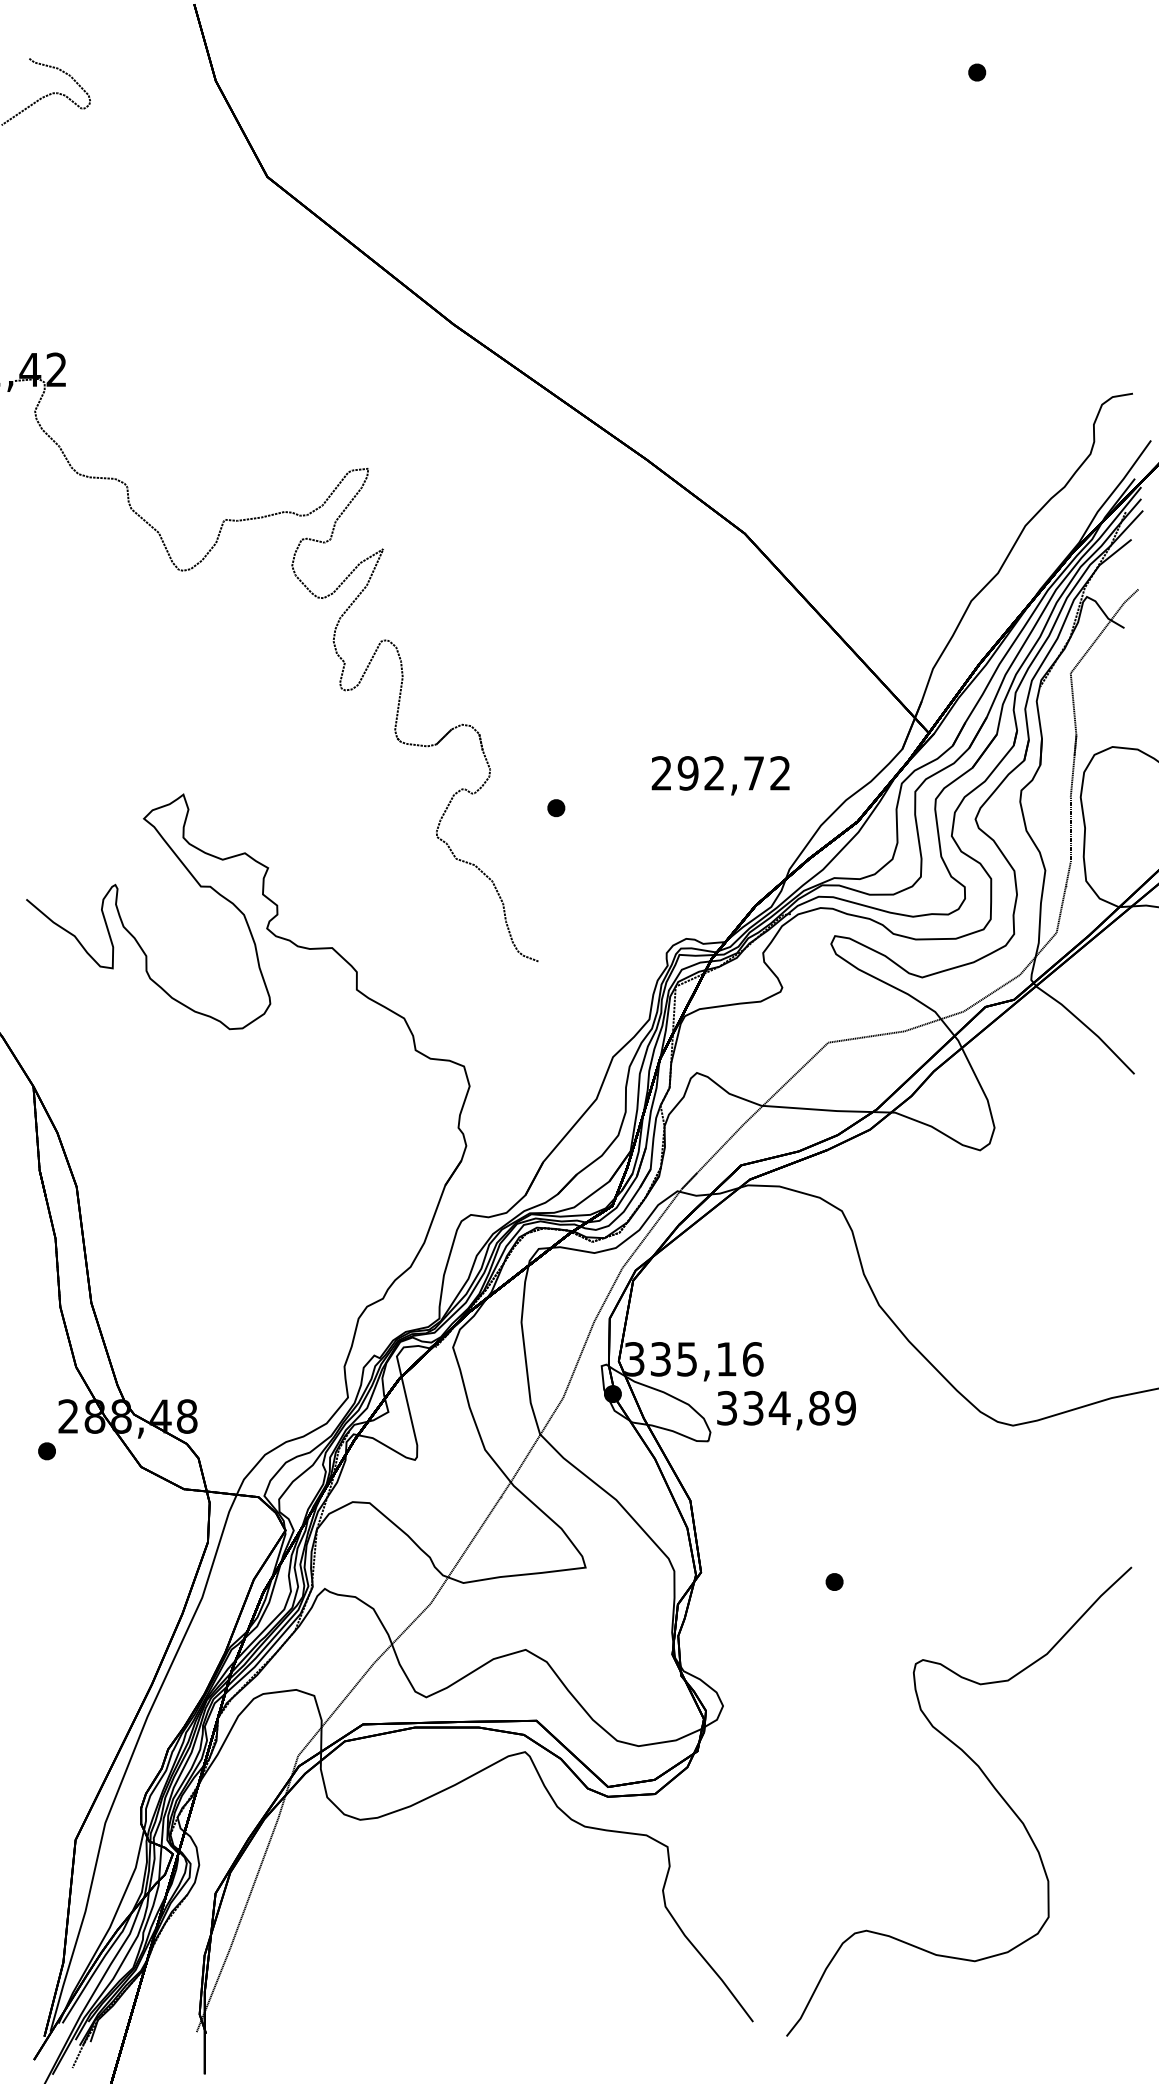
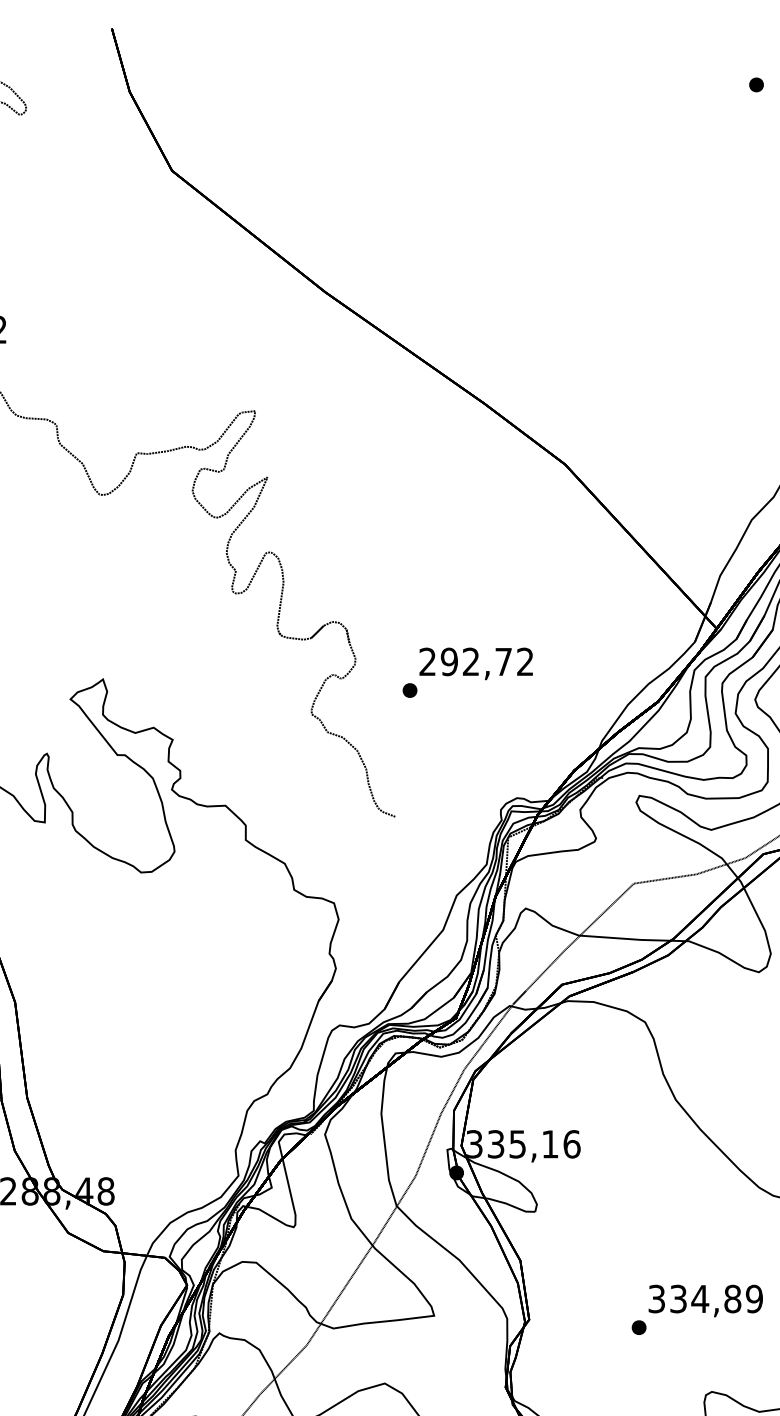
text: (720, 775) -> (476, 663), moved
text: (786, 1410) -> (705, 1300), moved

